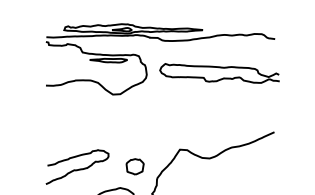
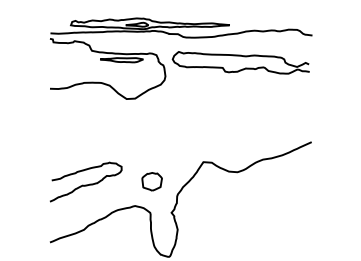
curve: (221, 68) -> (243, 57), moved

